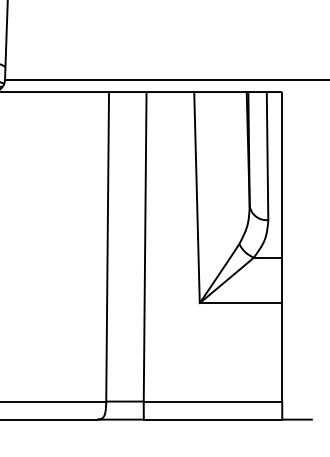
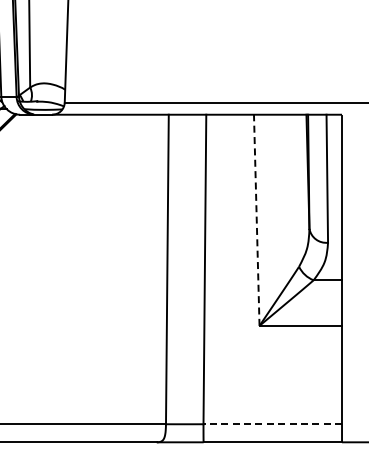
line: (196, 197) -> (256, 220), solid -> dashed
line: (212, 401) -> (272, 424), solid -> dashed

